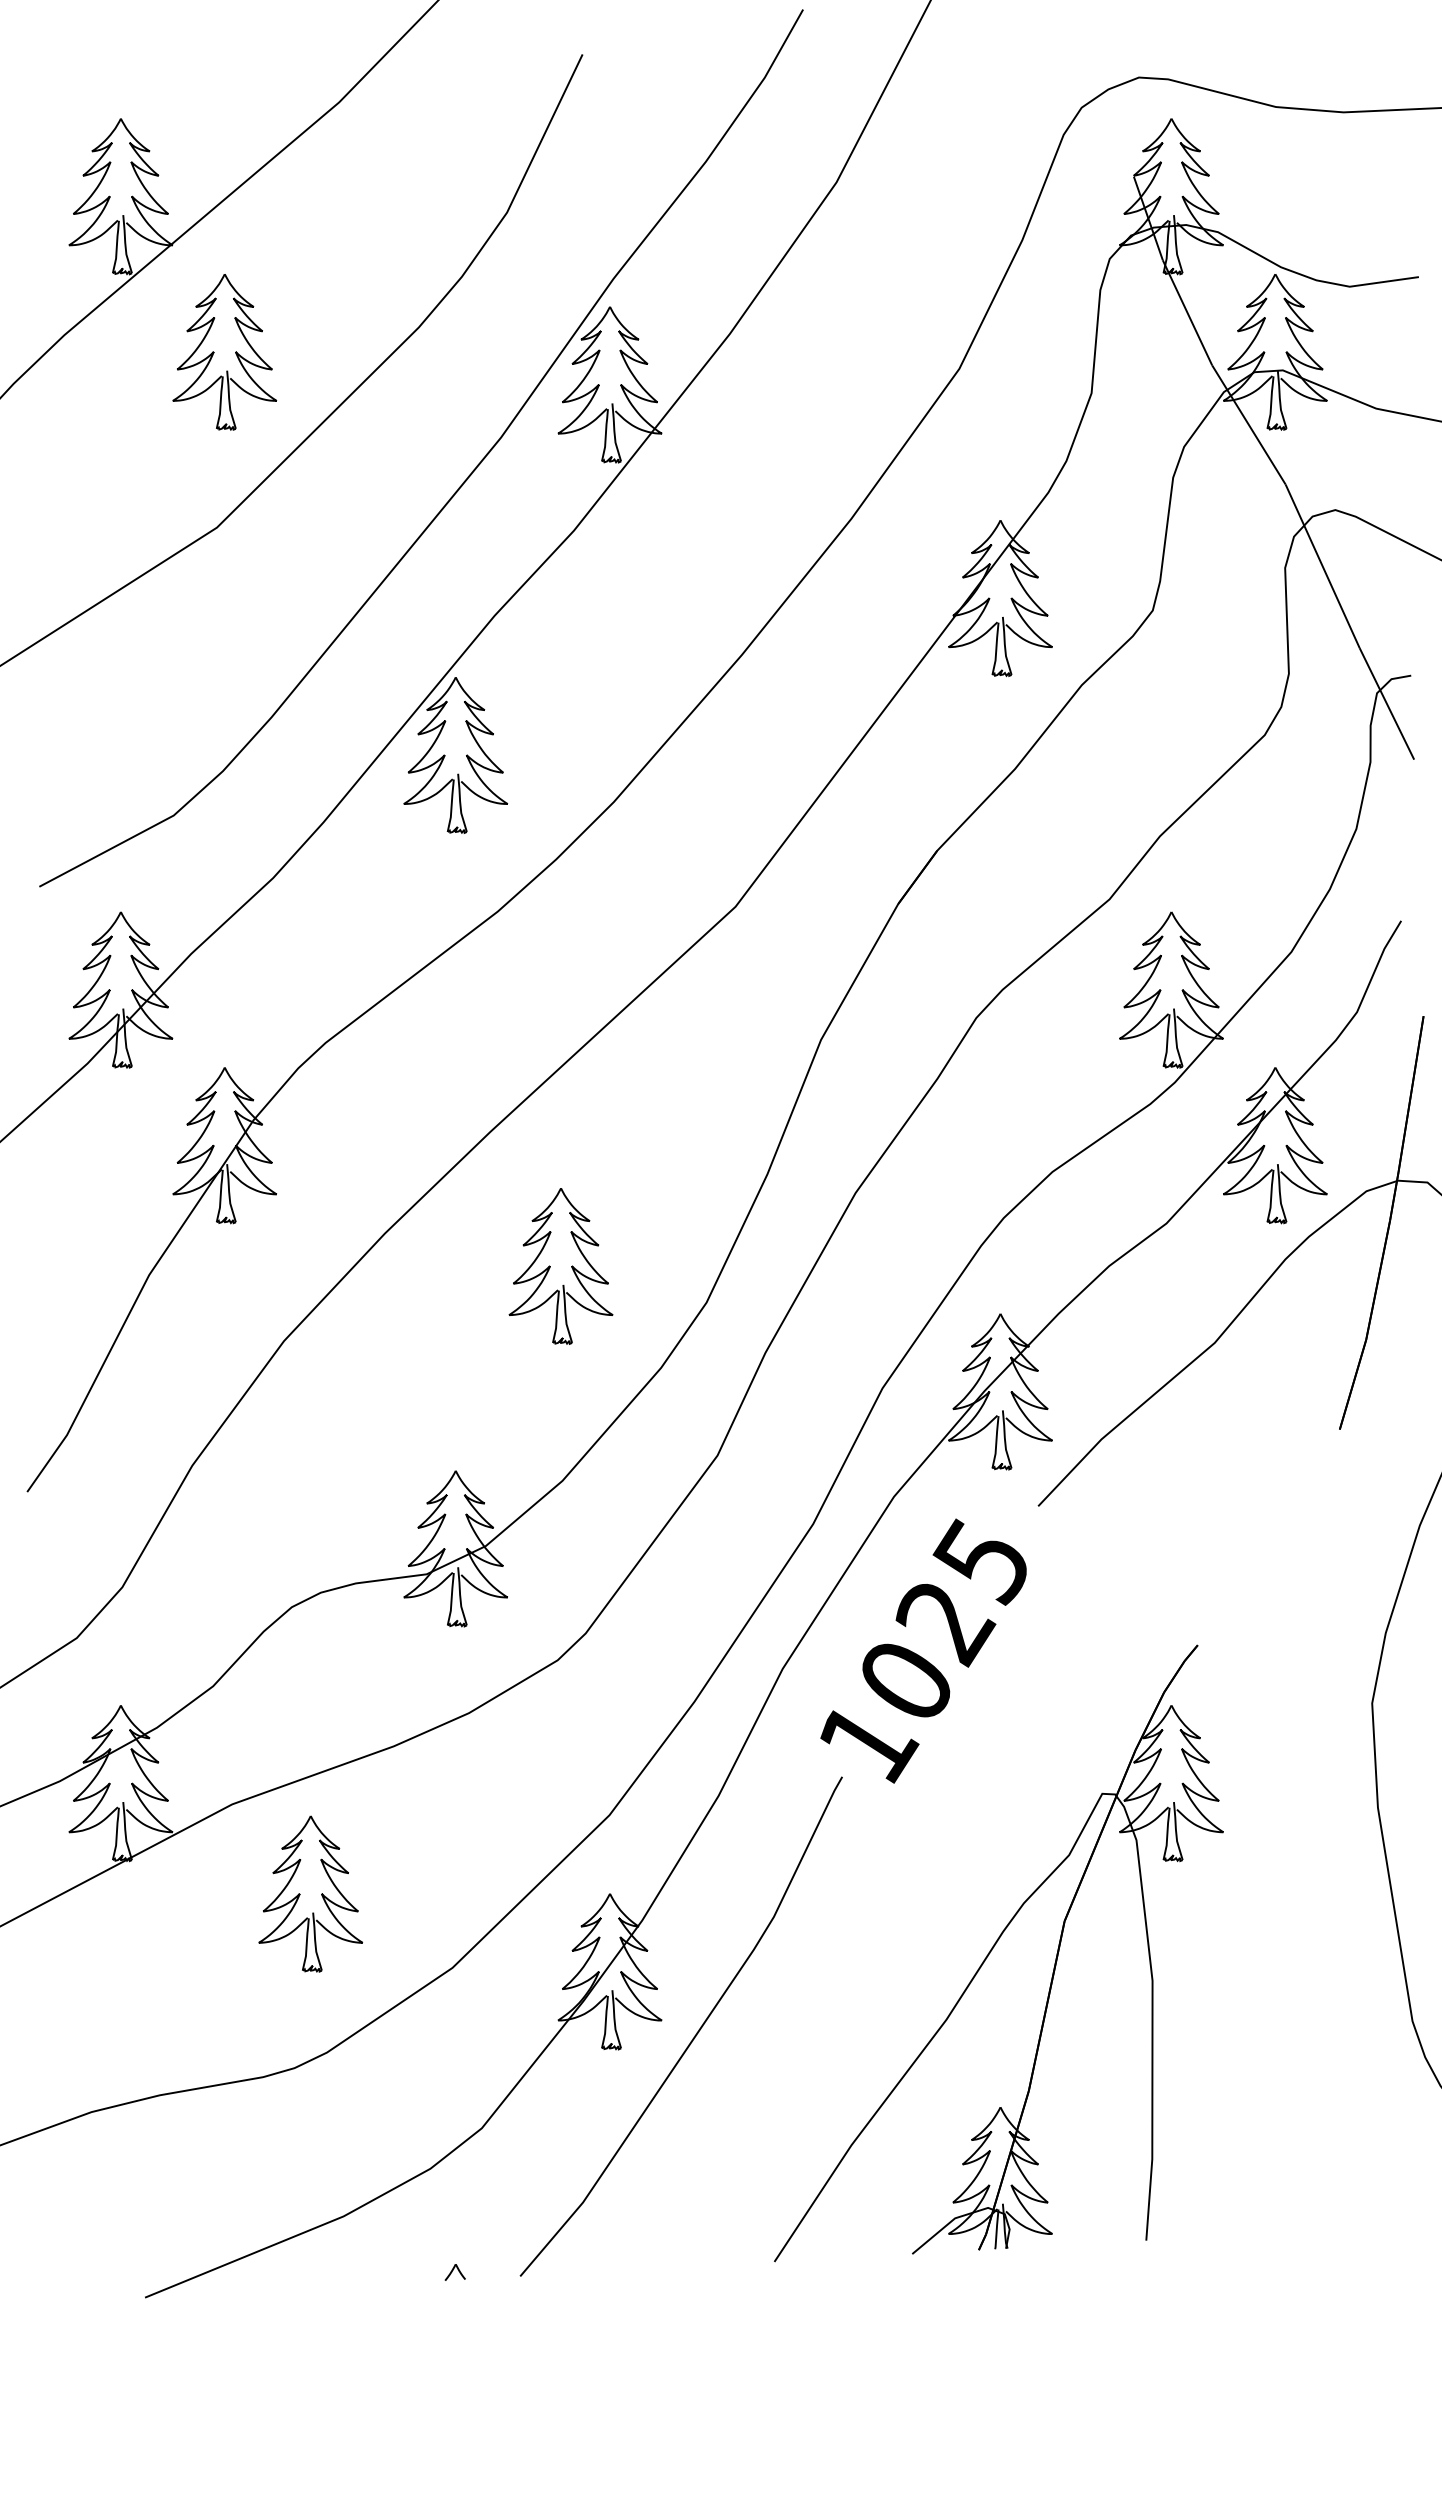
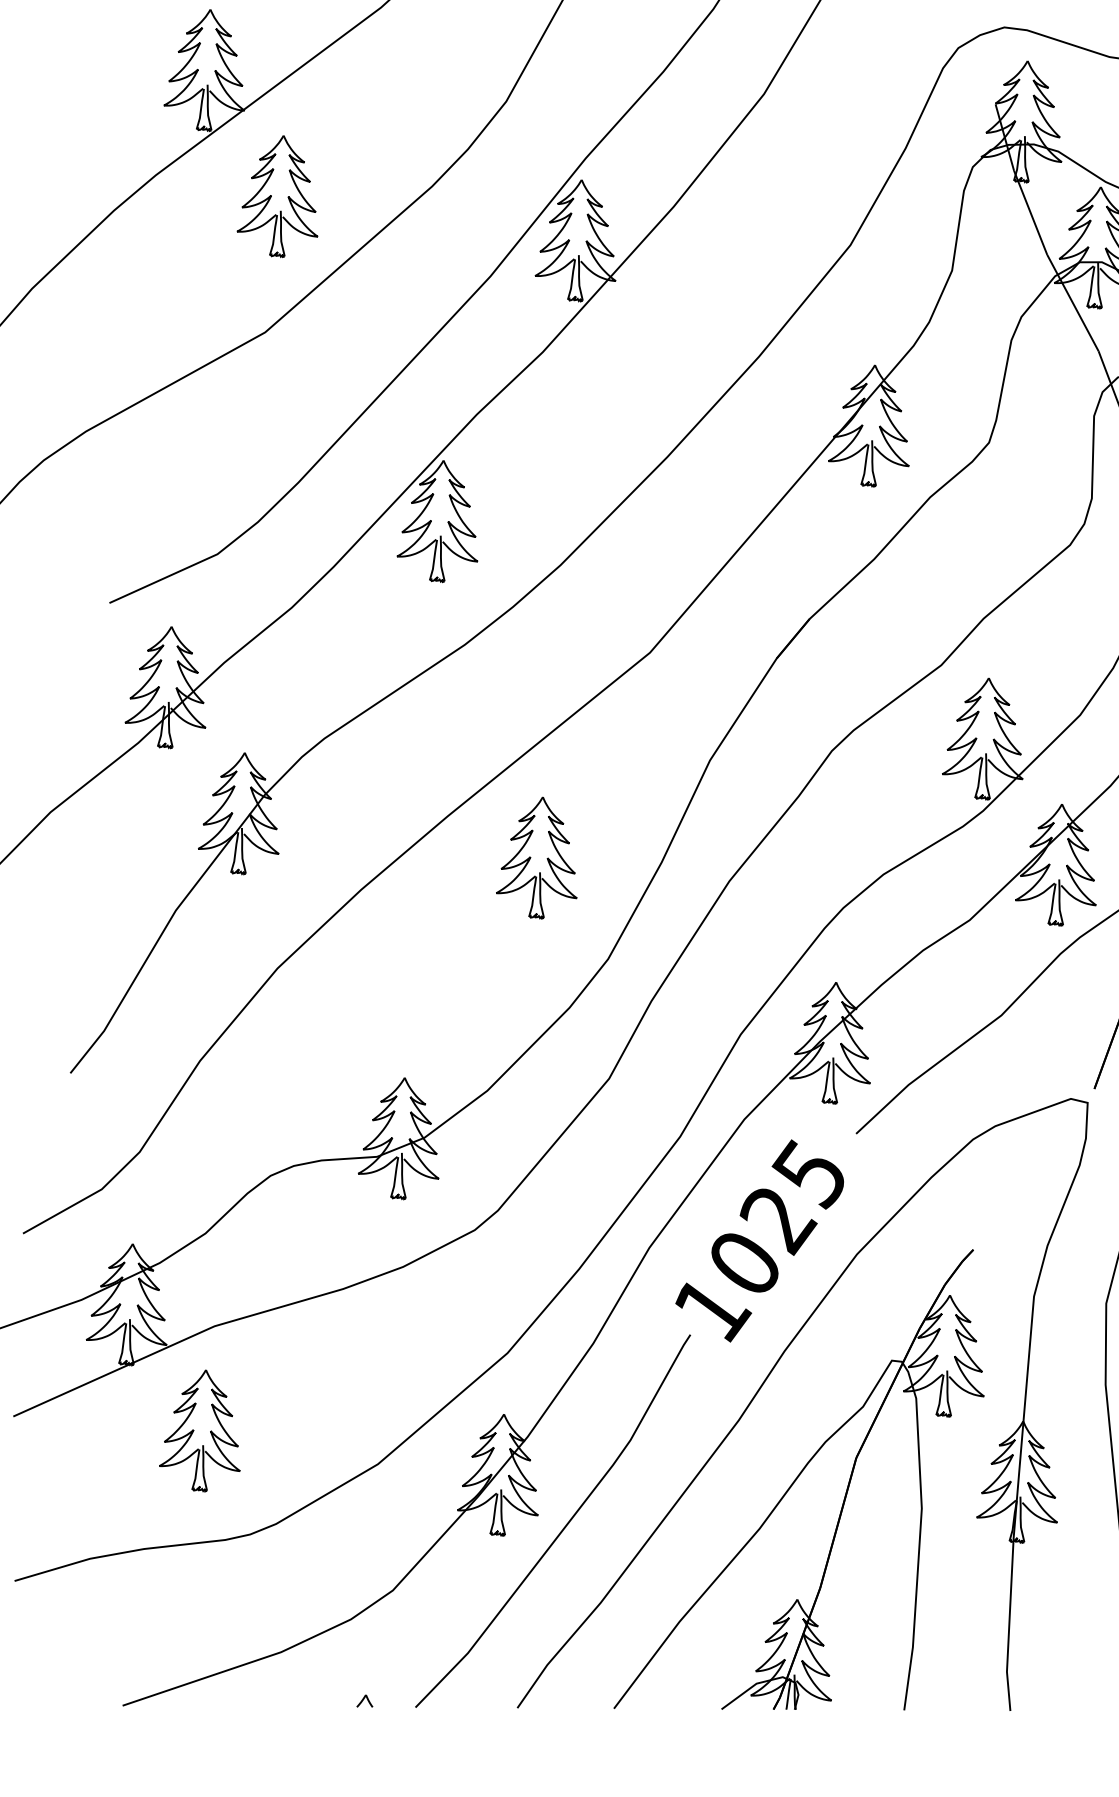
part: (560, 1266) -> (538, 857), moved
part: (942, 1830) -> (765, 1381), added
part: (300, 1894) -> (194, 1430), moved

